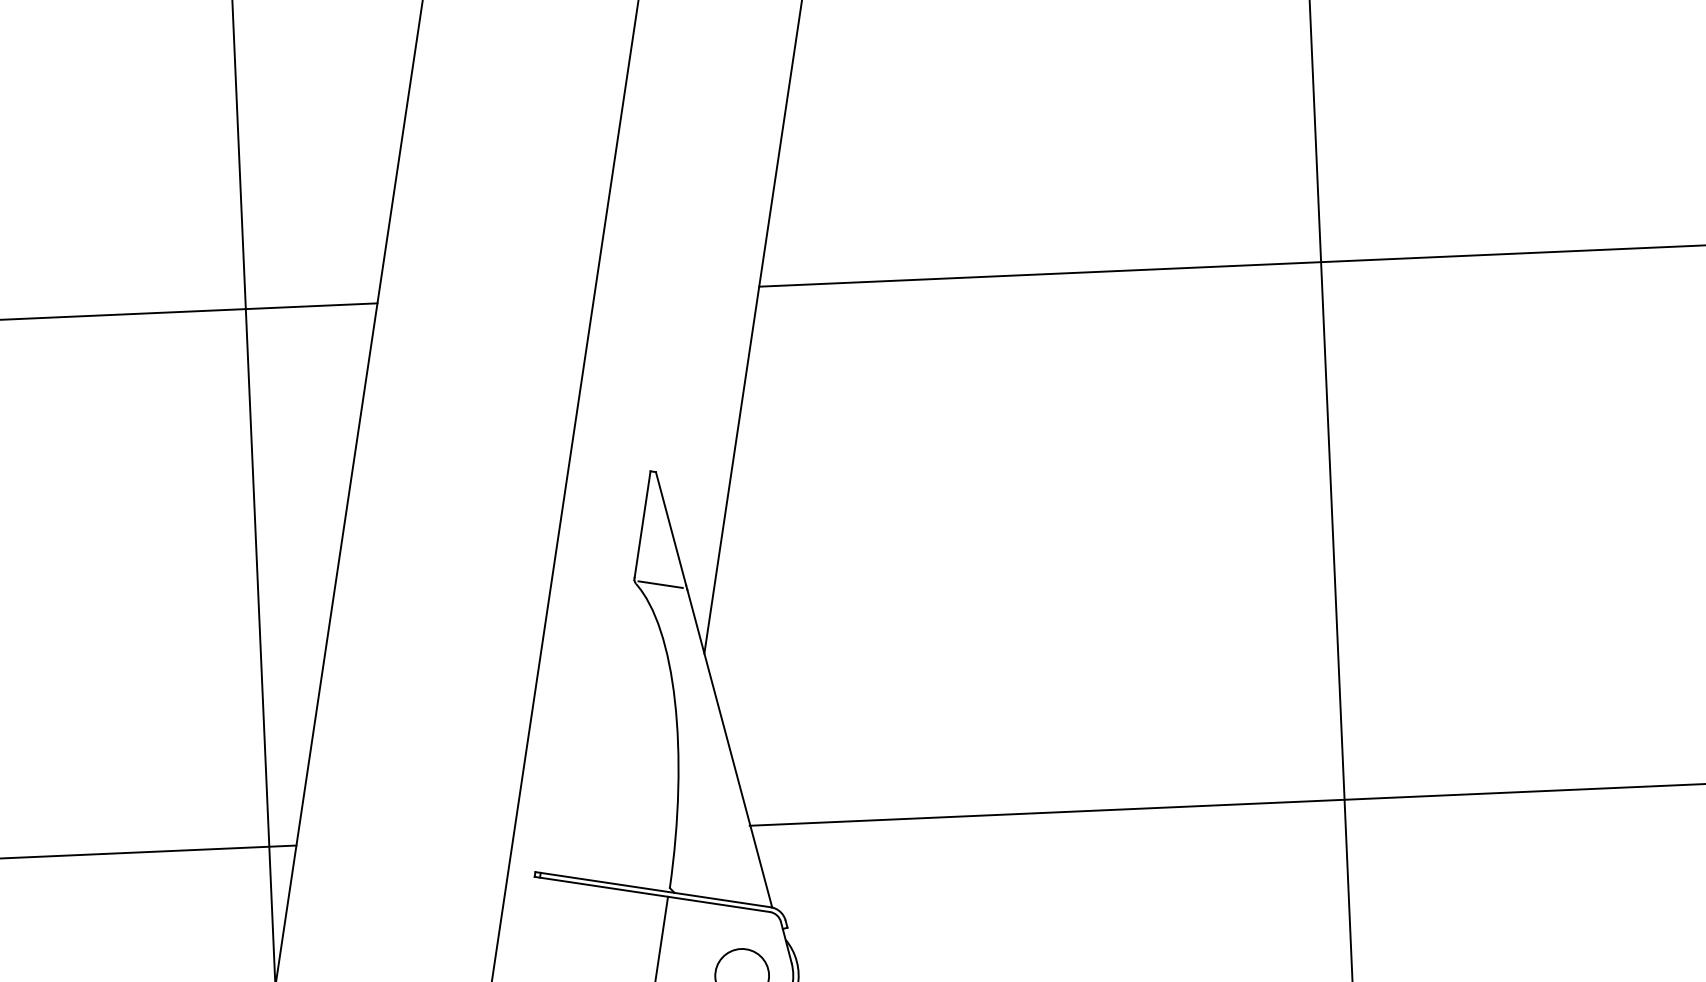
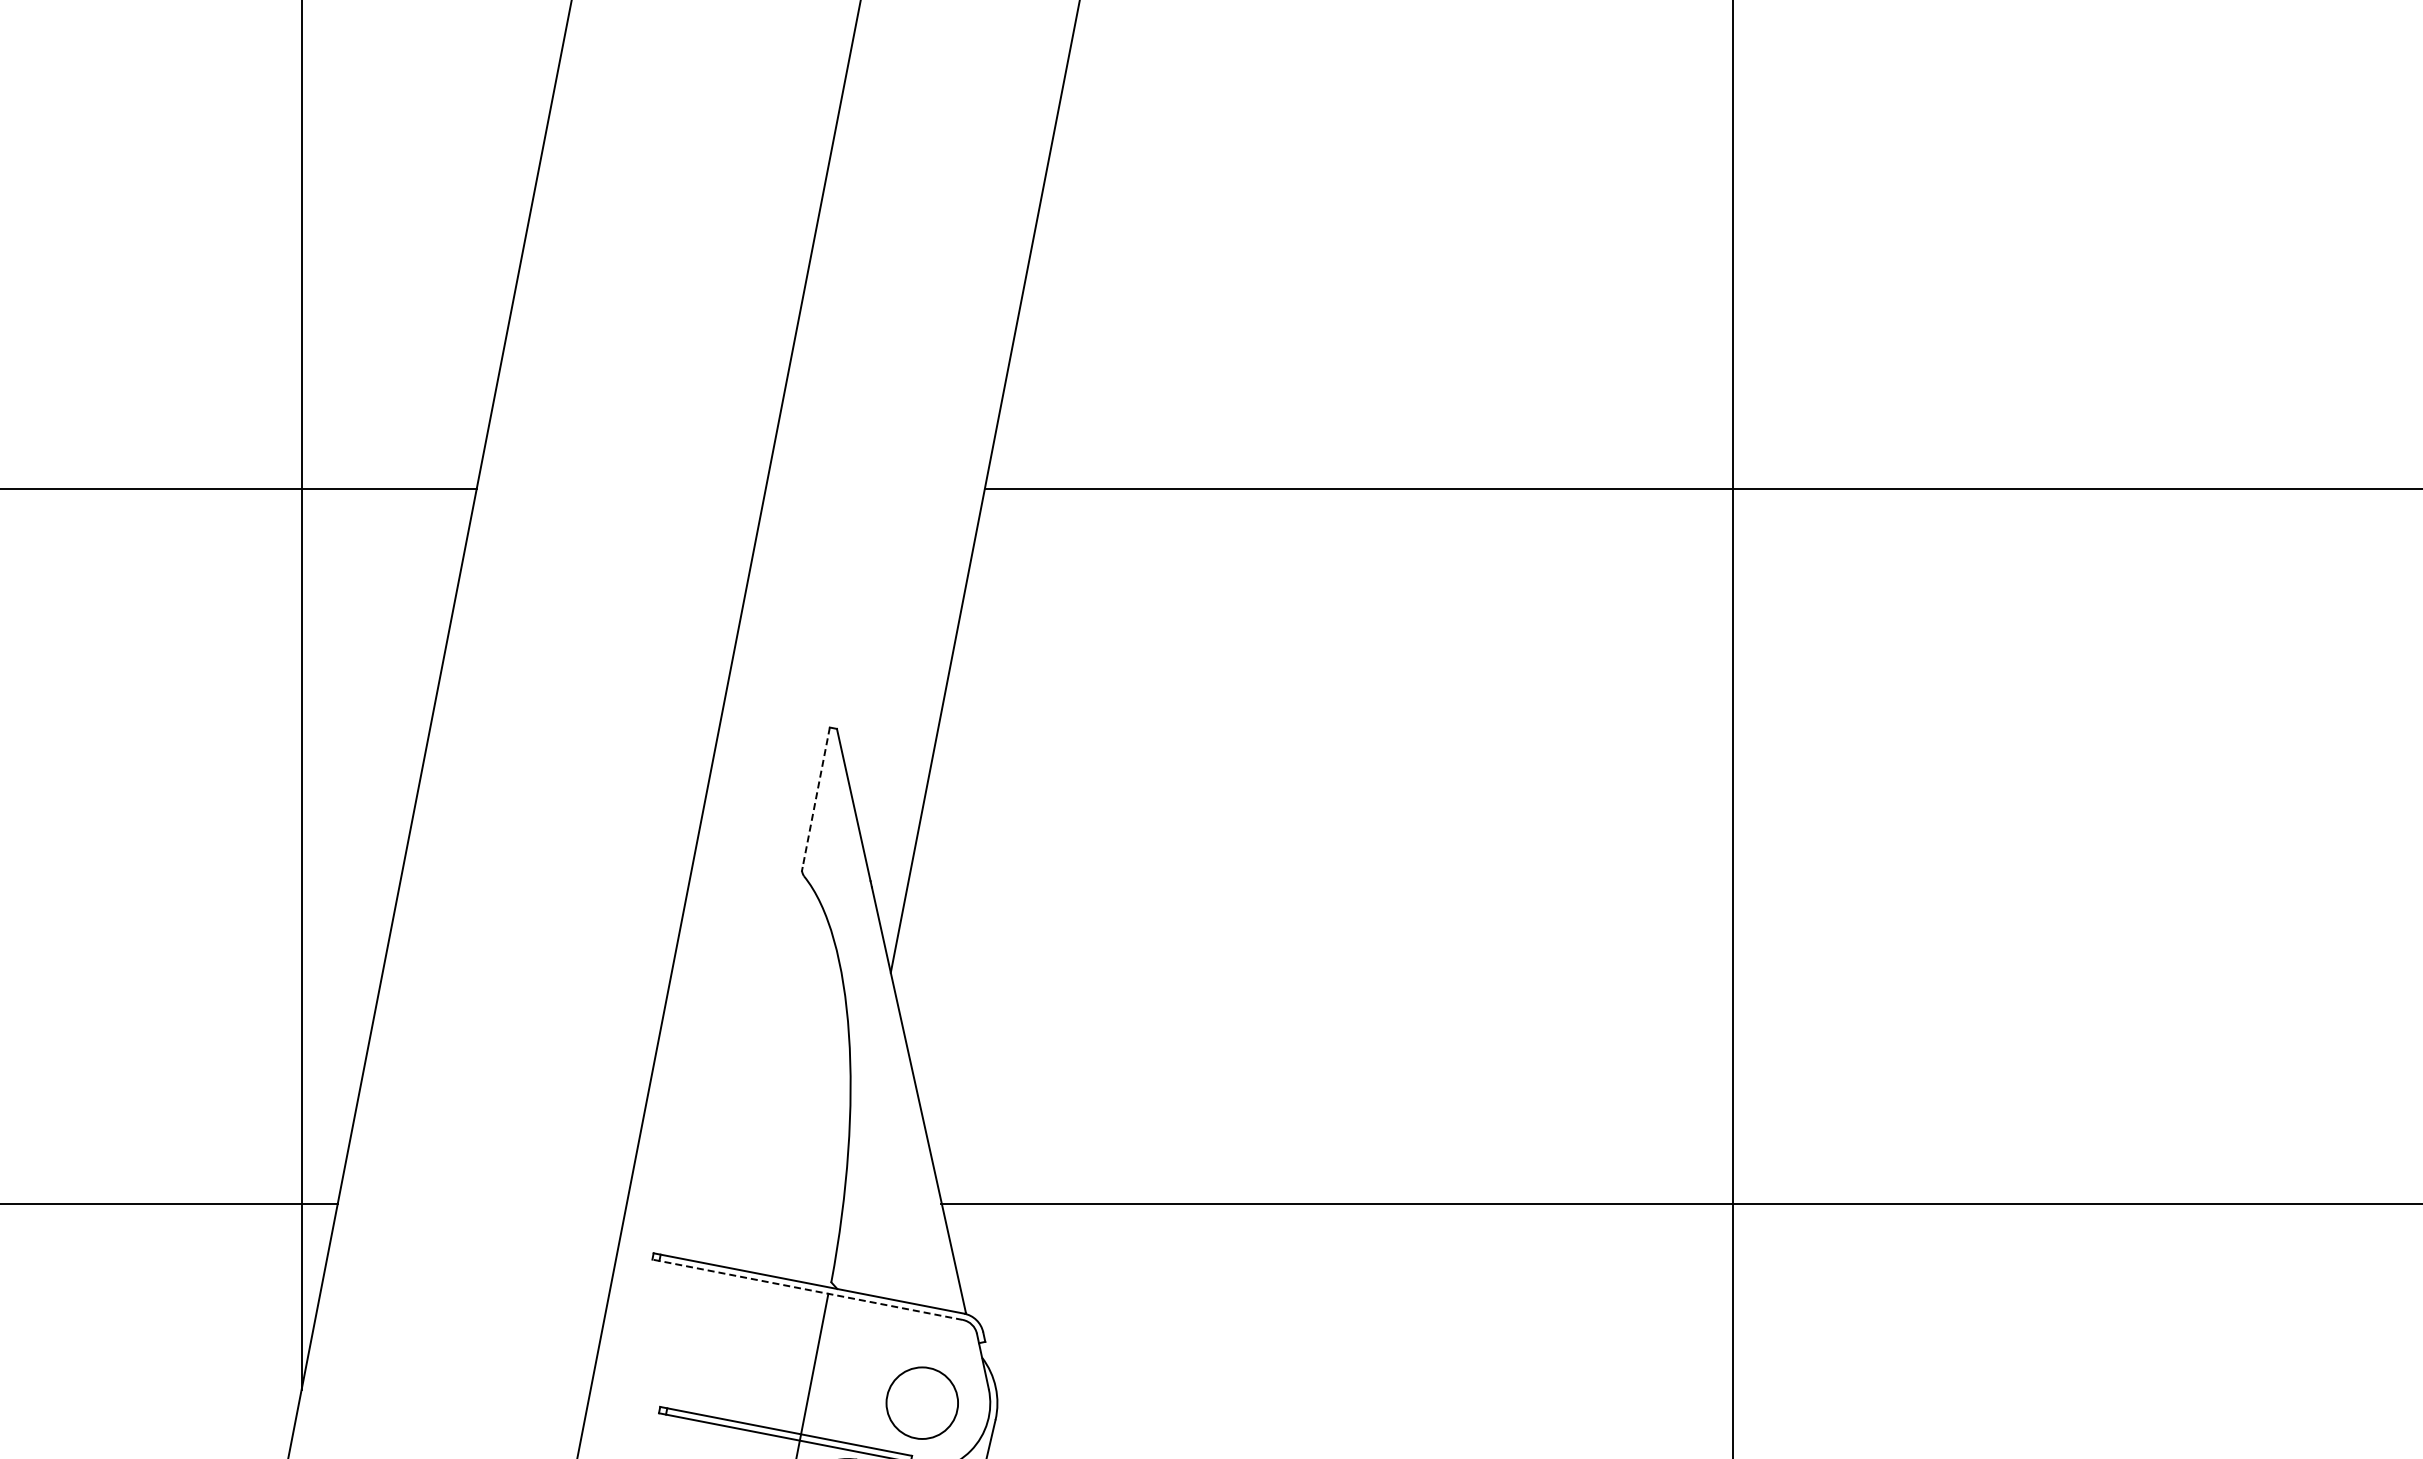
line: (642, 525) -> (816, 798), solid -> dashed
line: (660, 584) -> (836, 878), removed
line: (652, 894) -> (807, 1289), solid -> dashed

